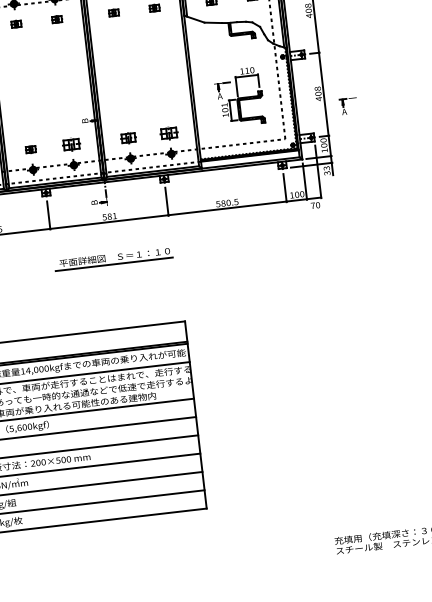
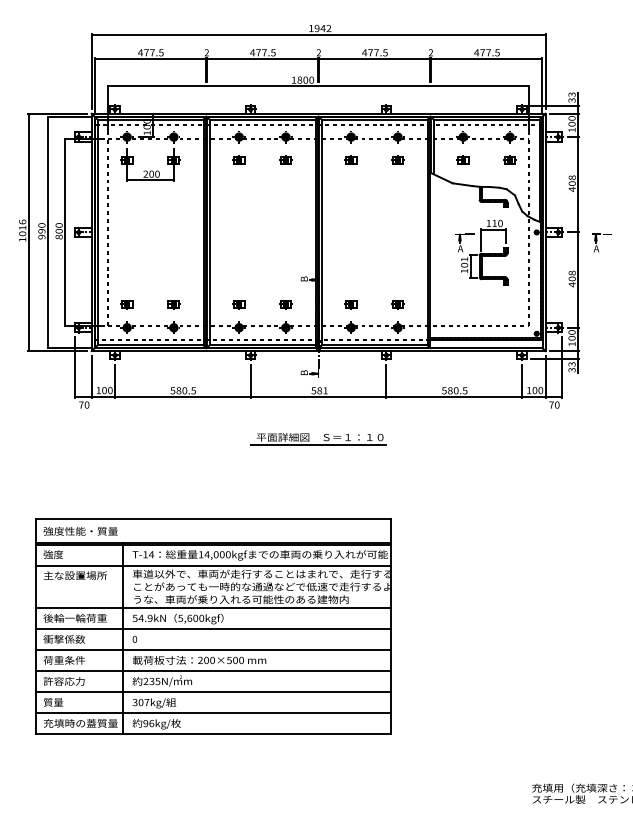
part: (238, 97) -> (481, 252), moved
part: (348, 105) -> (601, 242), moved
part: (168, 133) -> (397, 304), size x0.62
part: (127, 138) -> (350, 304), size x0.71
part: (71, 145) -> (285, 304), size x0.62

